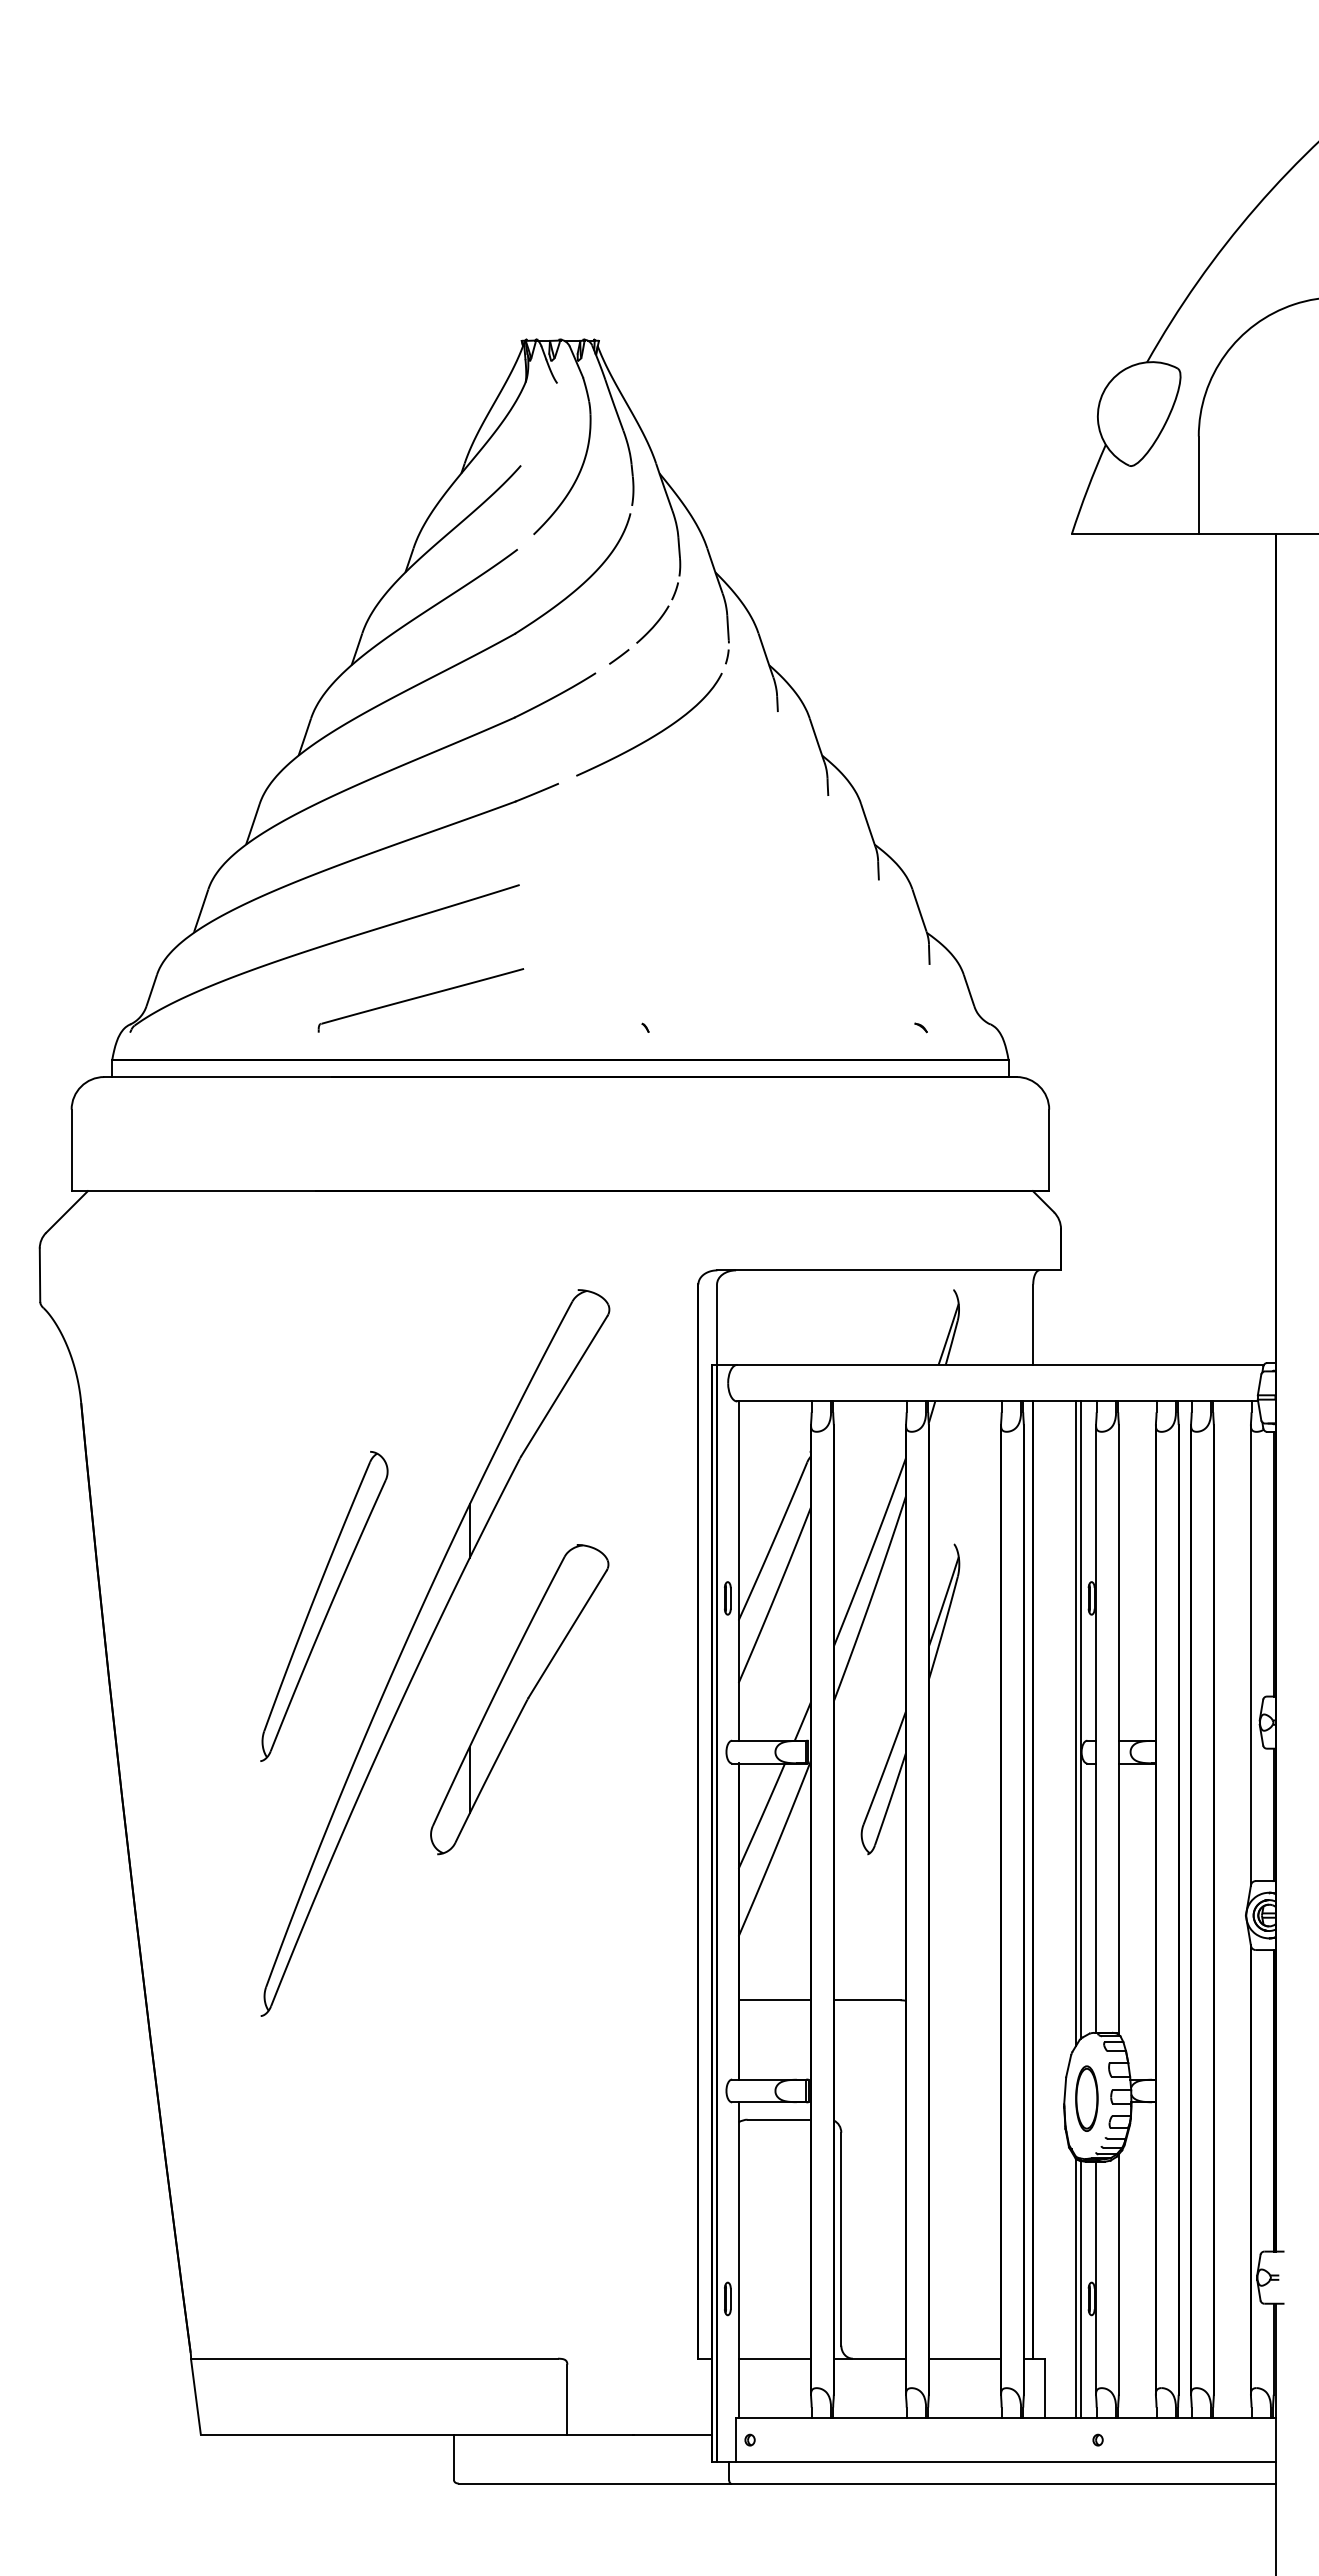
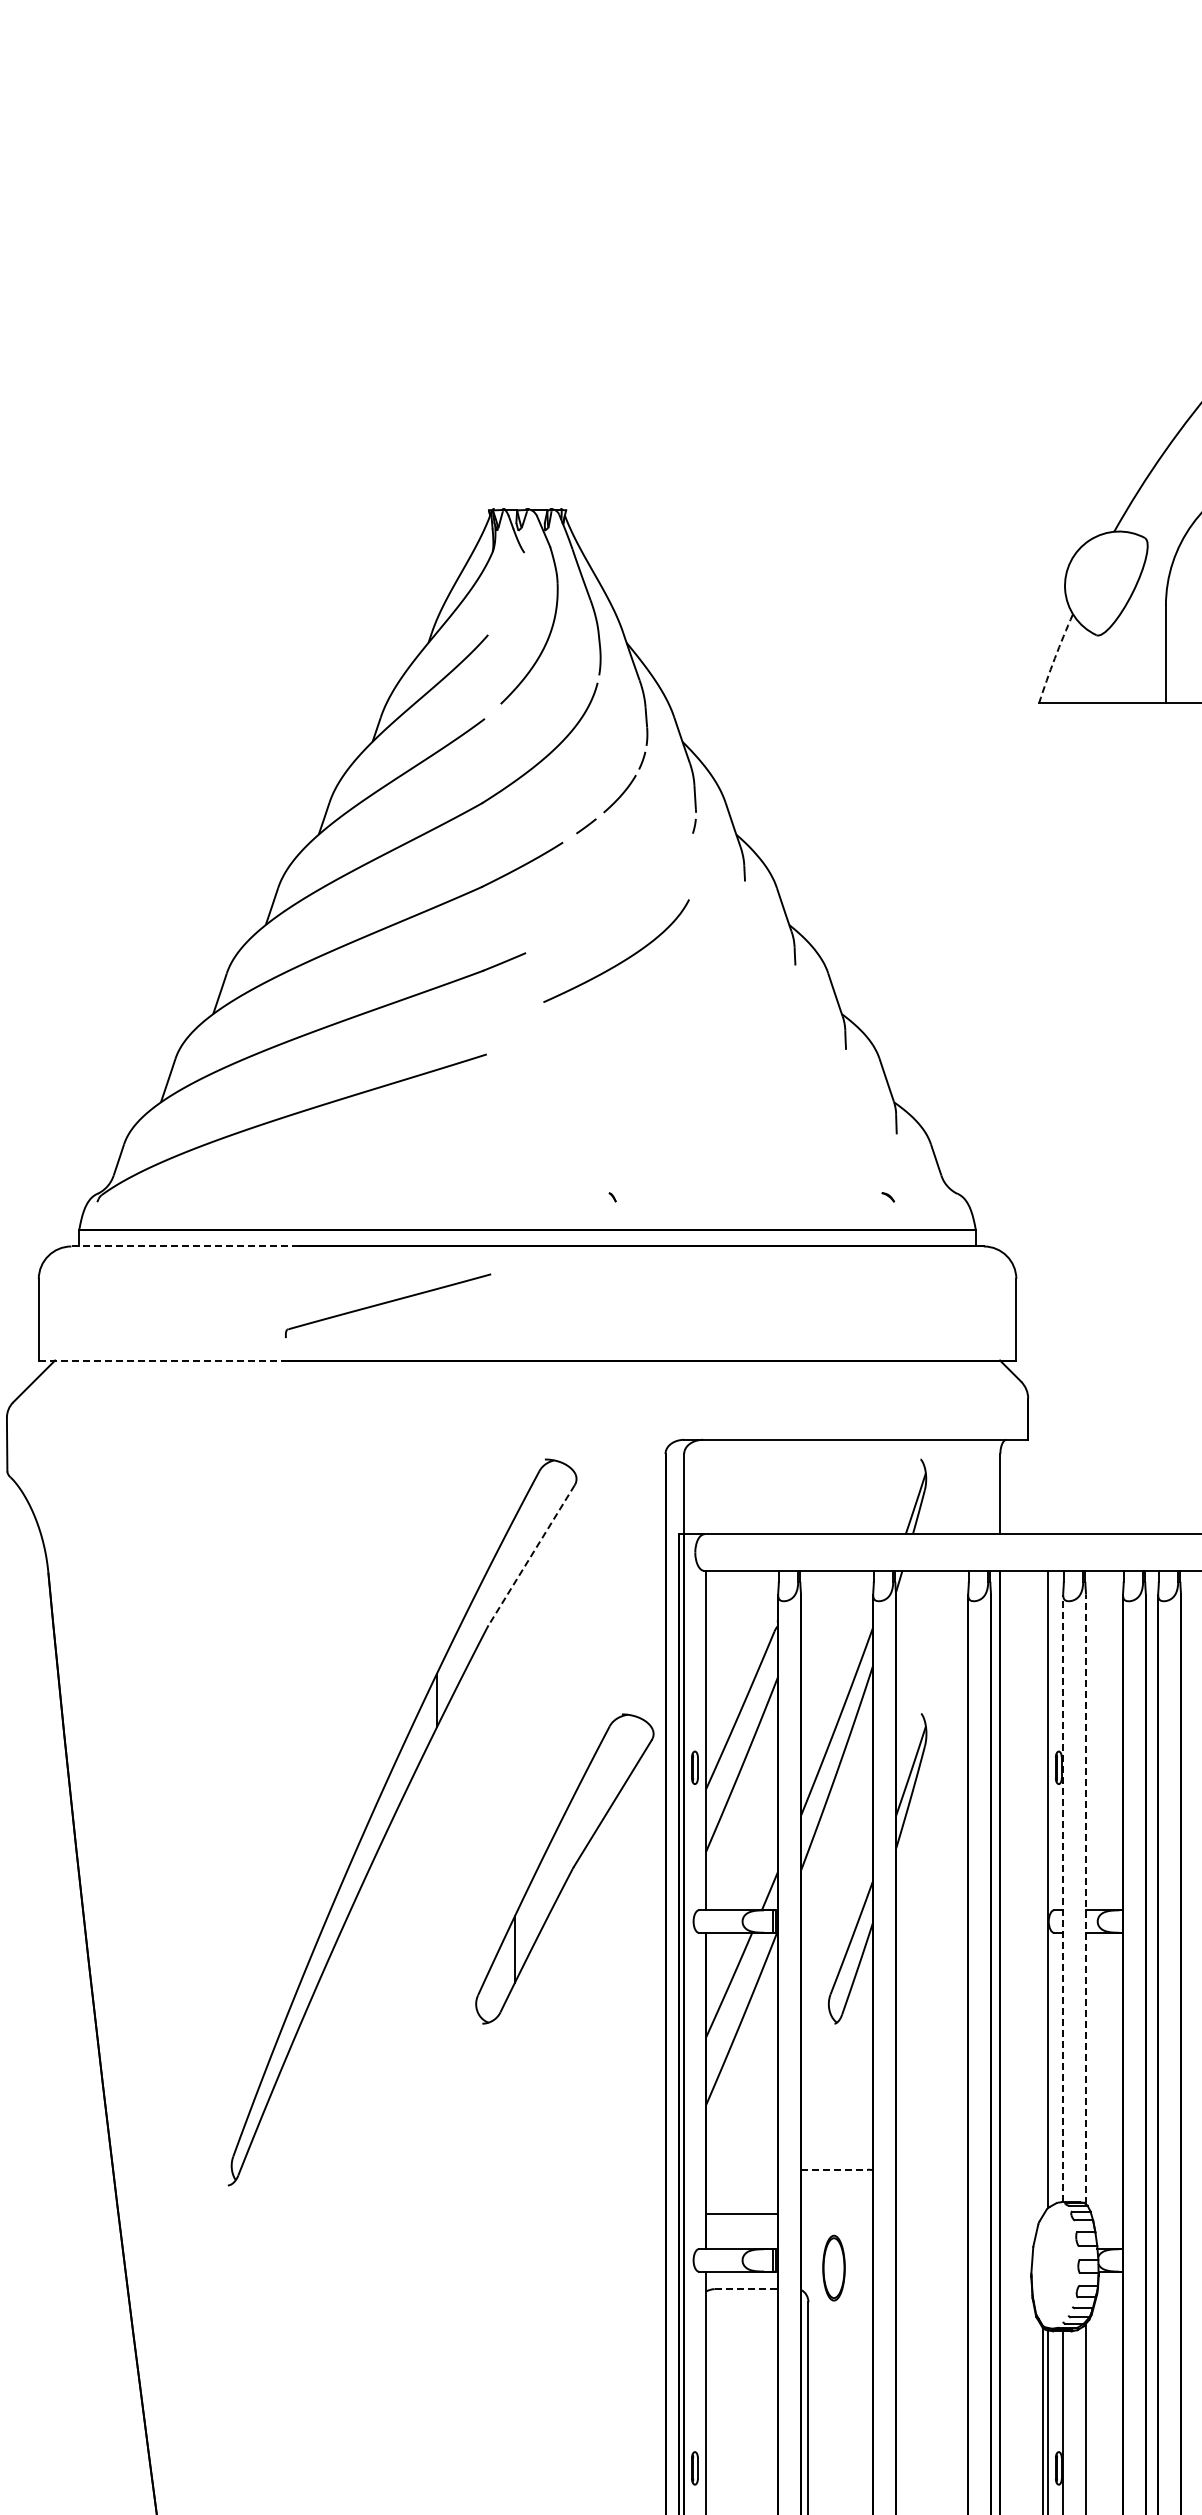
arc: (1087, 488) -> (1054, 657), solid -> dashed
curve: (654, 734) -> (621, 960), moved
part: (420, 1000) -> (387, 1305), moved
line: (217, 1077) -> (184, 1246), solid -> dashed
line: (194, 1191) -> (161, 1360), solid -> dashed
line: (564, 1386) -> (531, 1555), solid -> dashed
part: (324, 1606) -> (291, 1775), removed
part: (519, 1699) -> (564, 1868), moved
line: (1076, 1723) -> (1043, 1892), removed
line: (1096, 1728) -> (1063, 1897), solid -> dashed
line: (1118, 1730) -> (1085, 1899), solid -> dashed
line: (774, 2000) -> (741, 2213), moved
line: (867, 2000) -> (834, 2169), solid -> dashed
part: (1086, 2098) -> (833, 2267), moved
line: (779, 2119) -> (746, 2288), solid -> dashed

